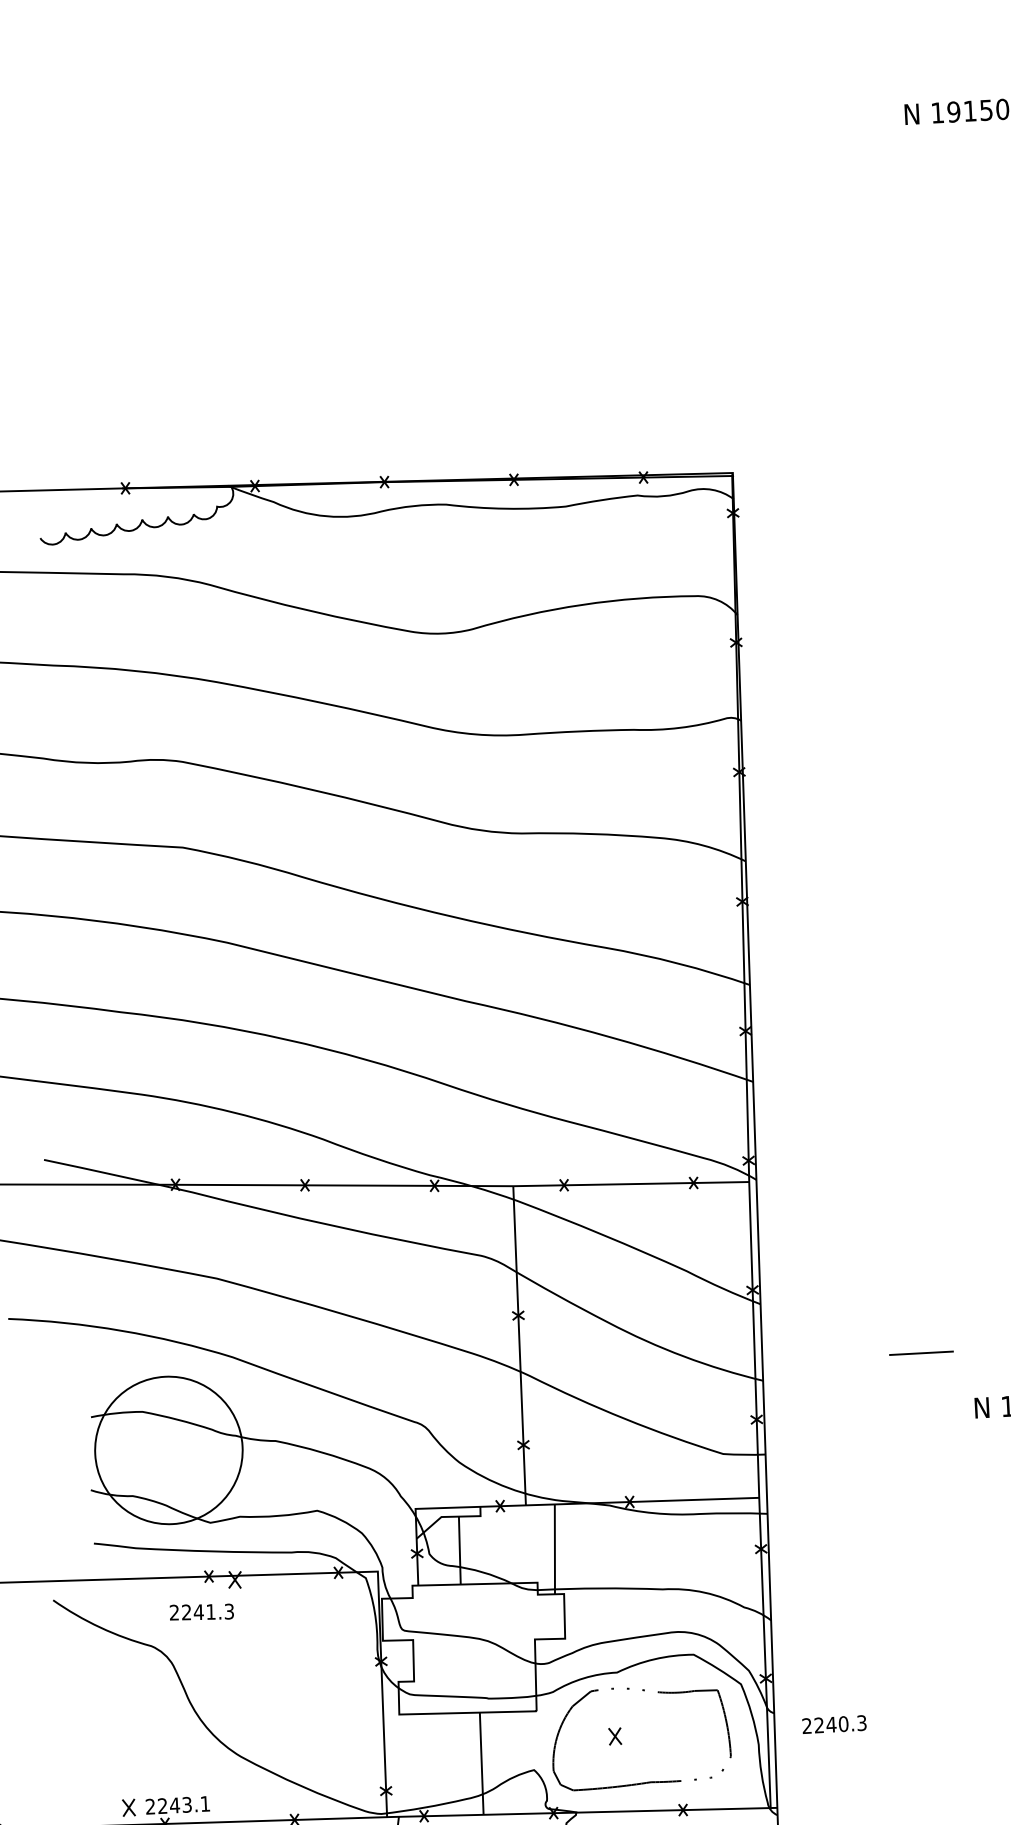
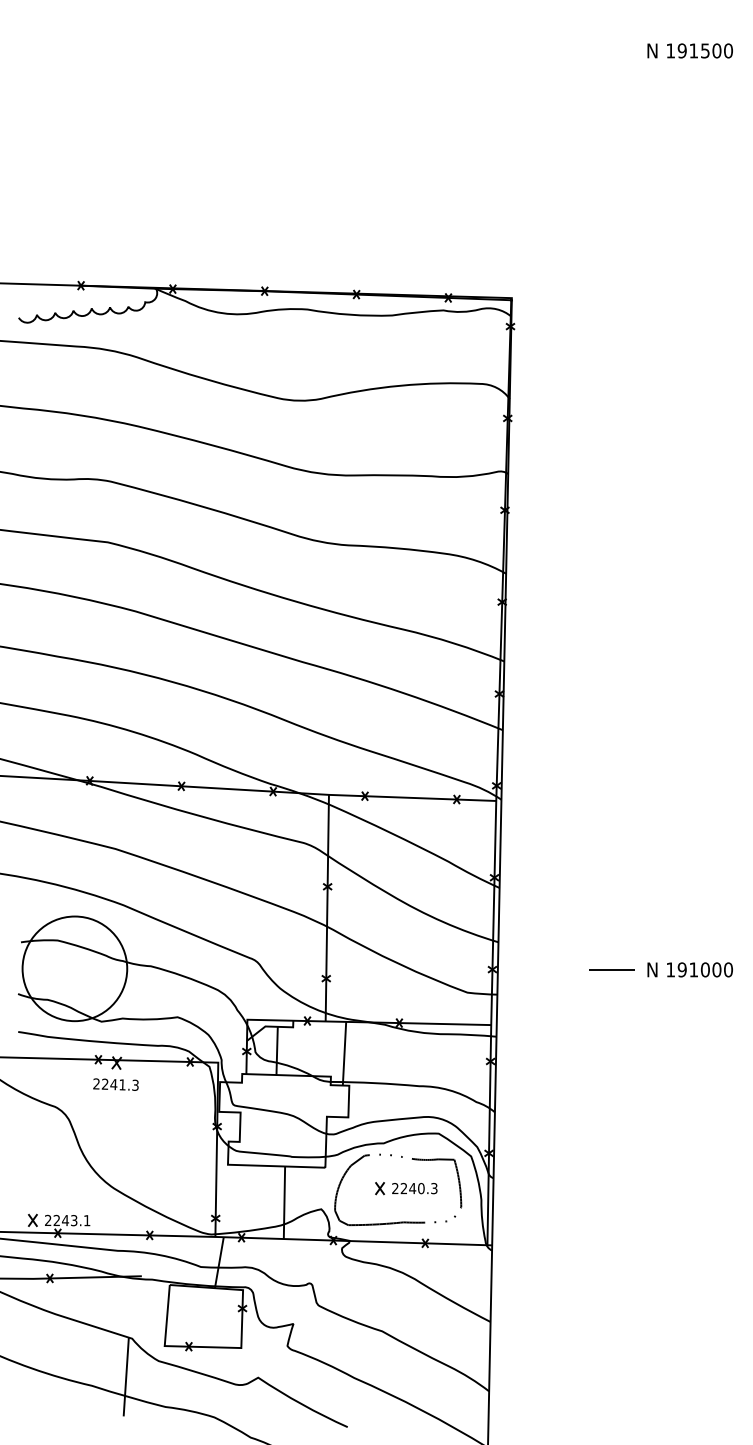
line: (921, 1352) -> (611, 969), moved
text: (201, 1611) -> (115, 1084), moved
text: (834, 1724) -> (414, 1188), moved

